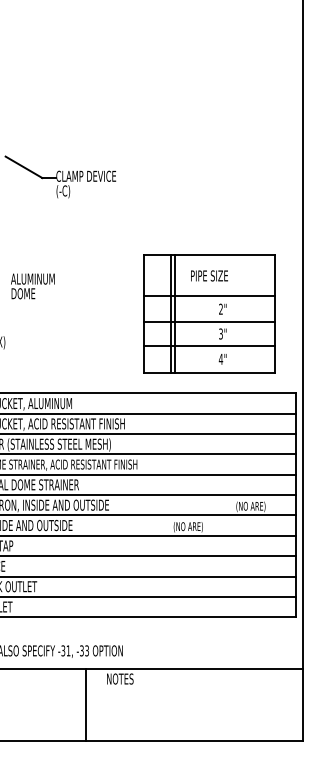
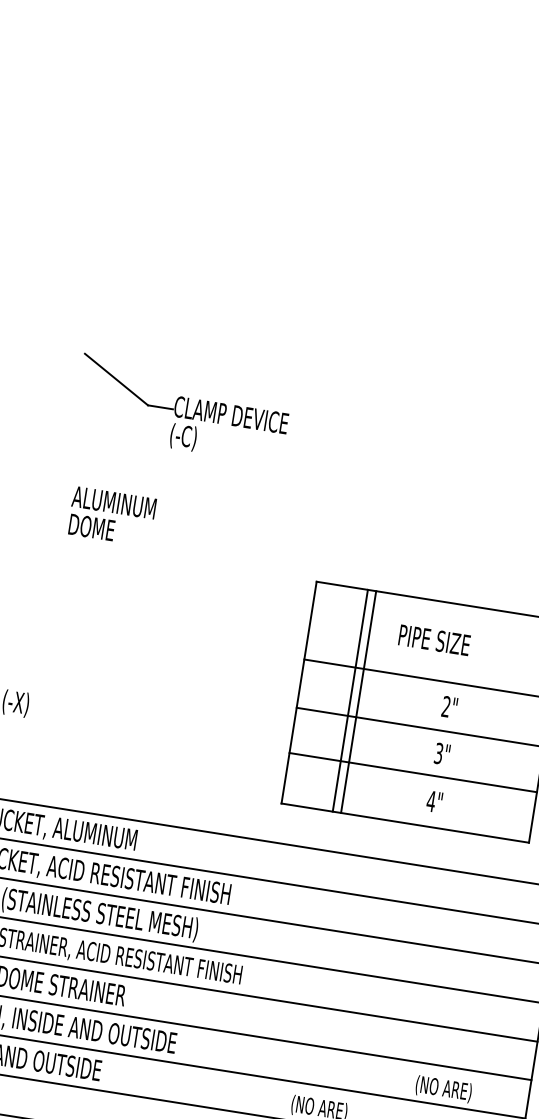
text: (32, 286) -> (111, 516), moved

